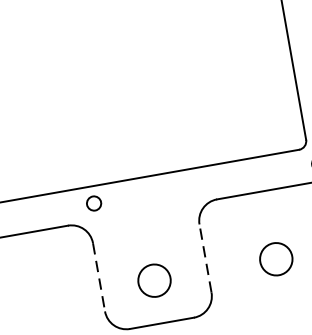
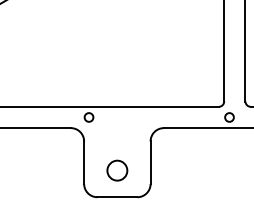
line: (205, 258) -> (150, 162), dashed -> solid
circle: (276, 258) -> (193, 170), removed
line: (99, 278) -> (84, 163), dashed -> solid

